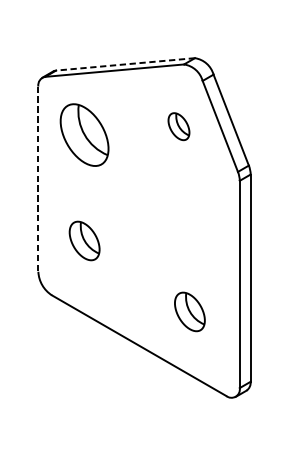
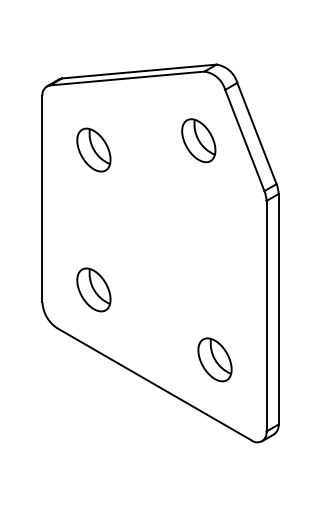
line: (125, 64) -> (139, 71), dashed -> solid
part: (178, 126) -> (198, 140), size x1.43
part: (84, 134) -> (93, 149), size x0.62
line: (38, 179) -> (42, 199), dashed -> solid
part: (84, 240) -> (93, 289), moved
part: (189, 311) -> (214, 359), moved

